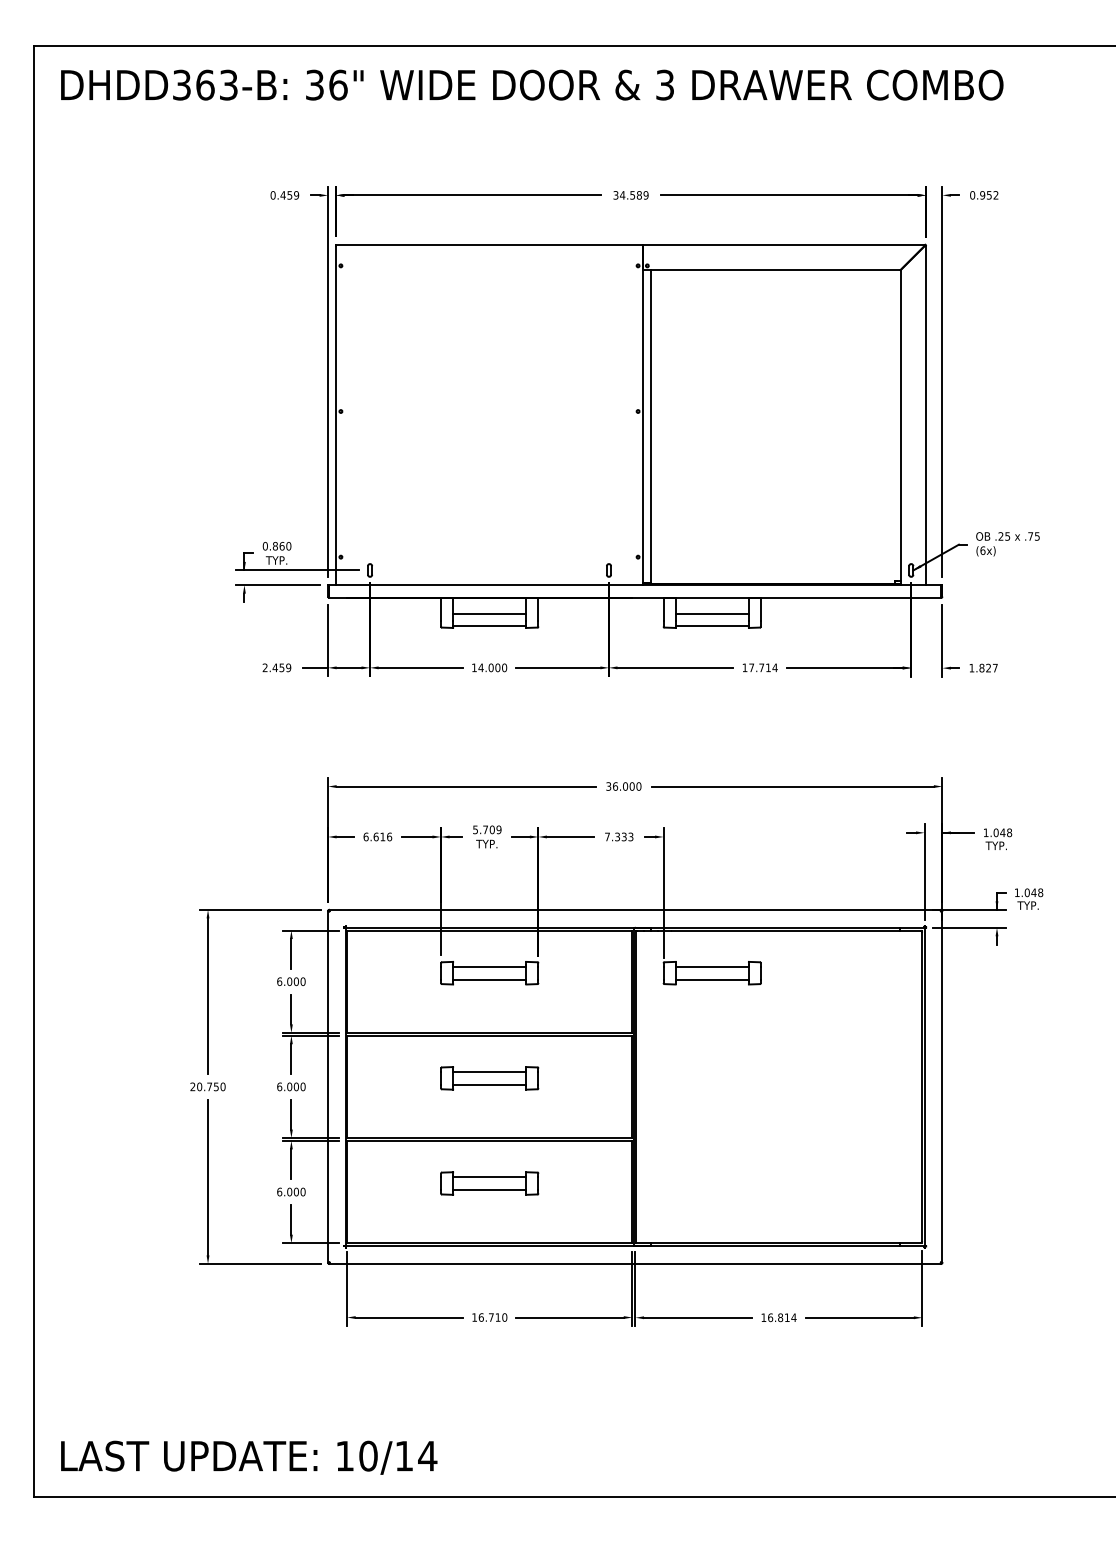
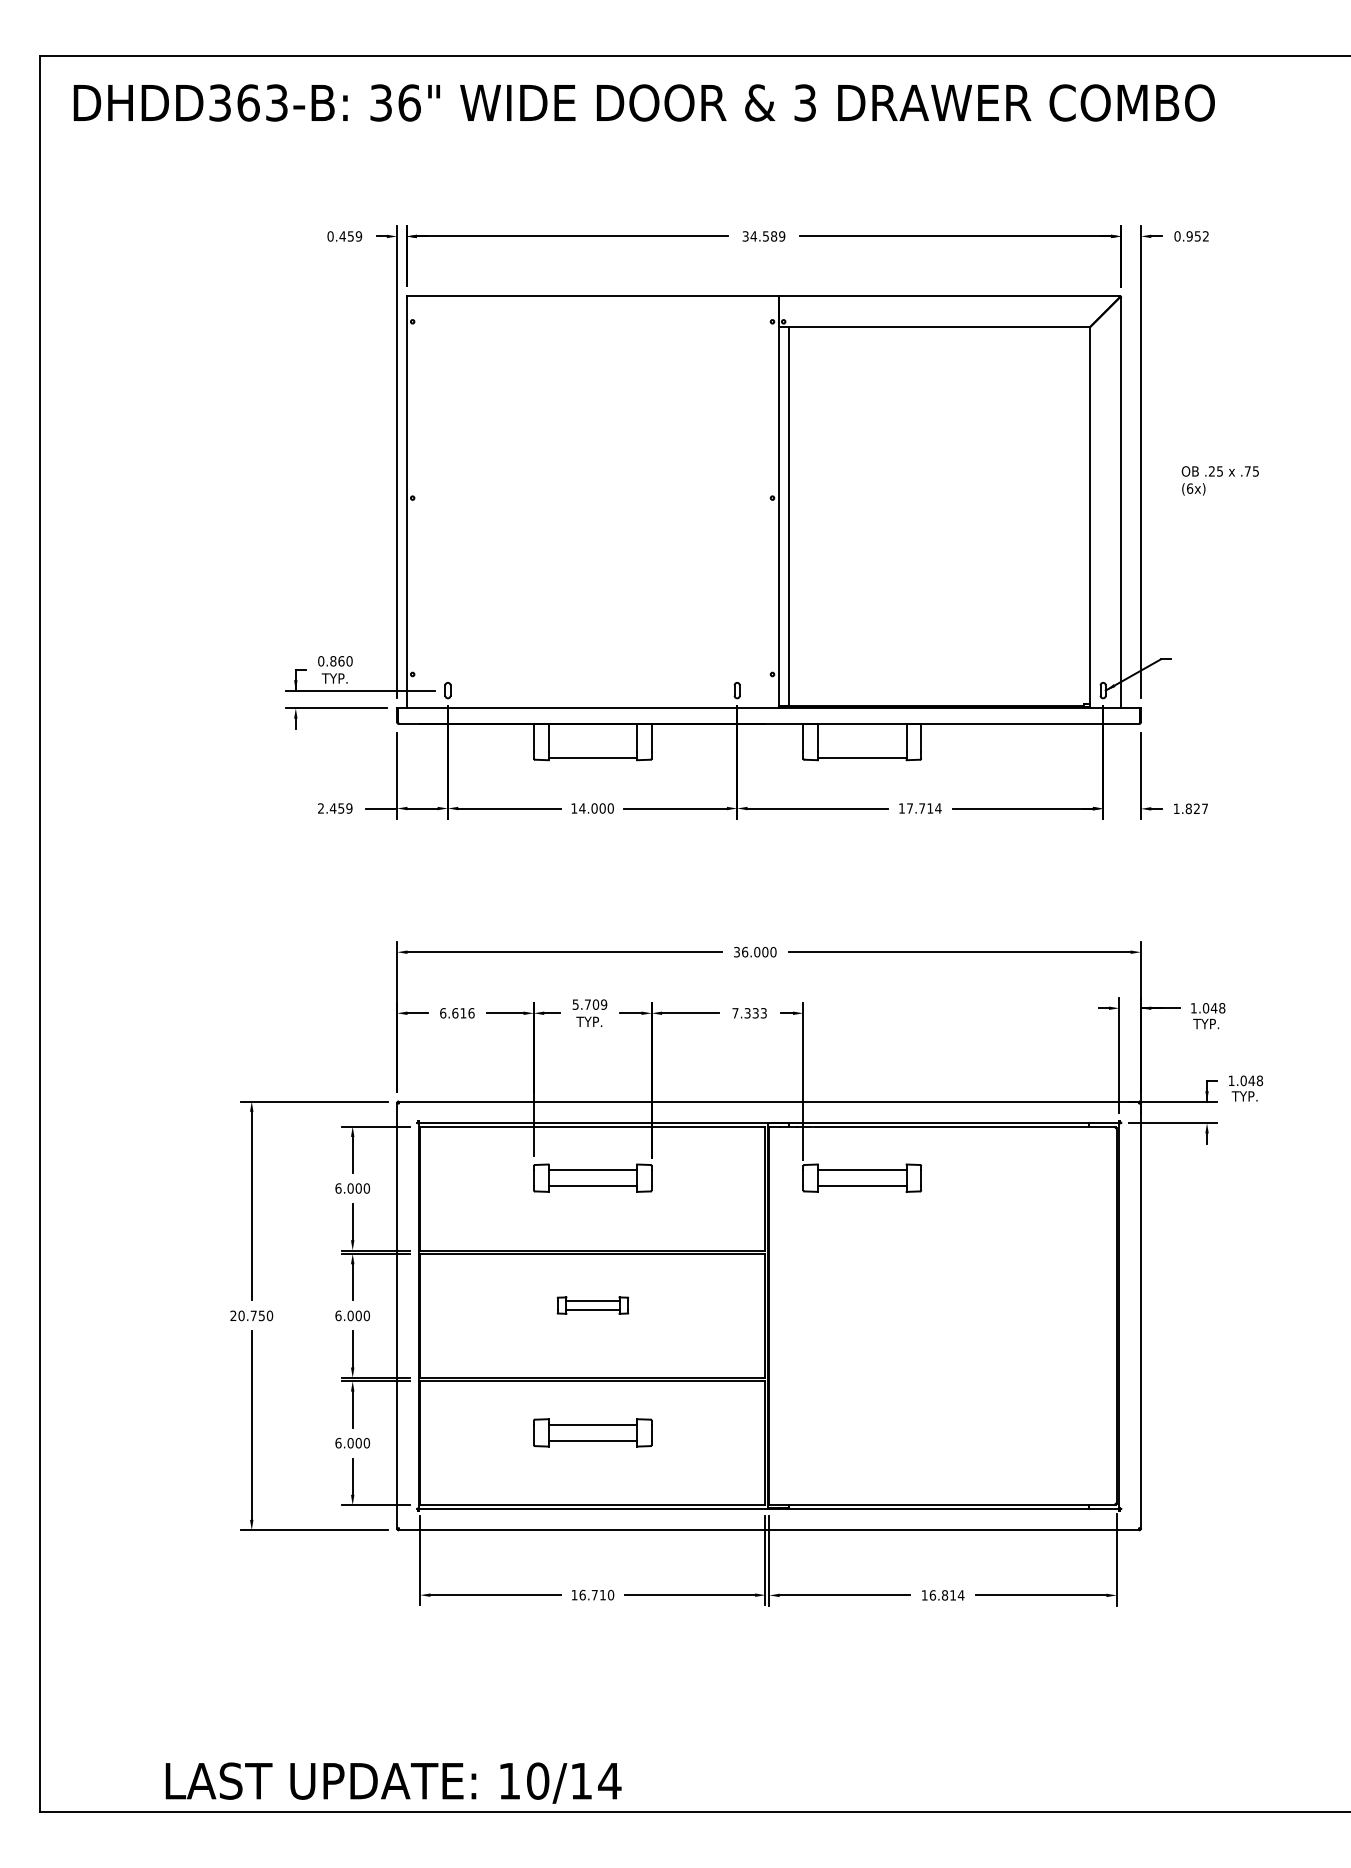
text: (1007, 544) -> (1219, 481), moved
line: (489, 613) -> (592, 742), removed
line: (711, 613) -> (861, 742), removed
part: (489, 1078) -> (592, 1305), size x0.6
text: (249, 1457) -> (393, 1782), moved

